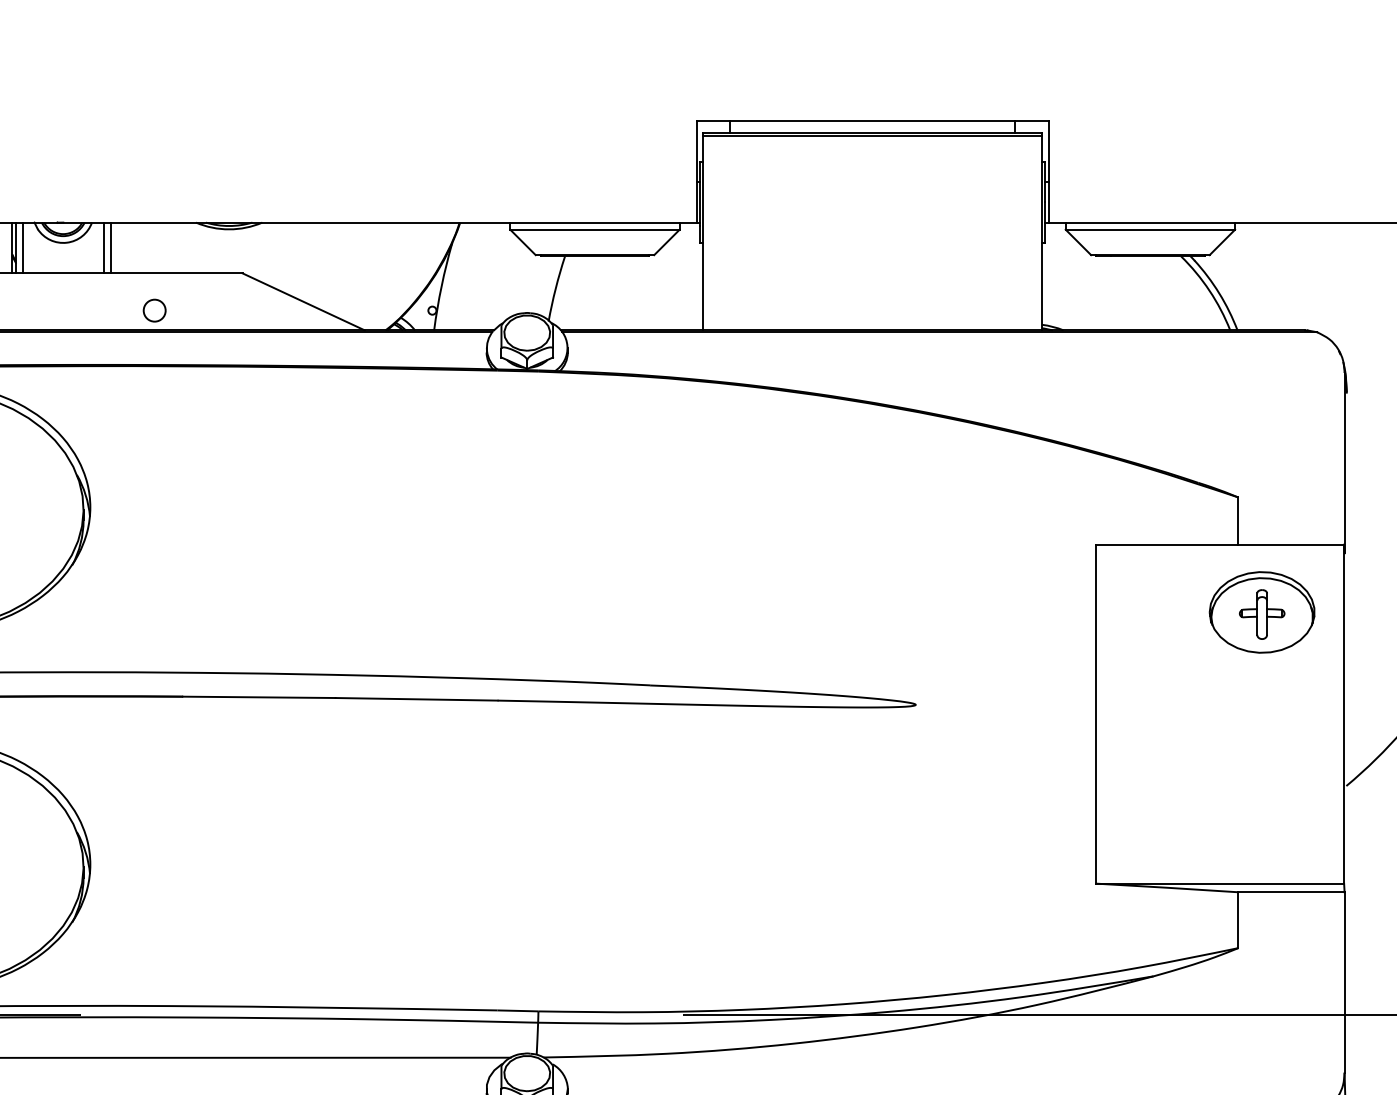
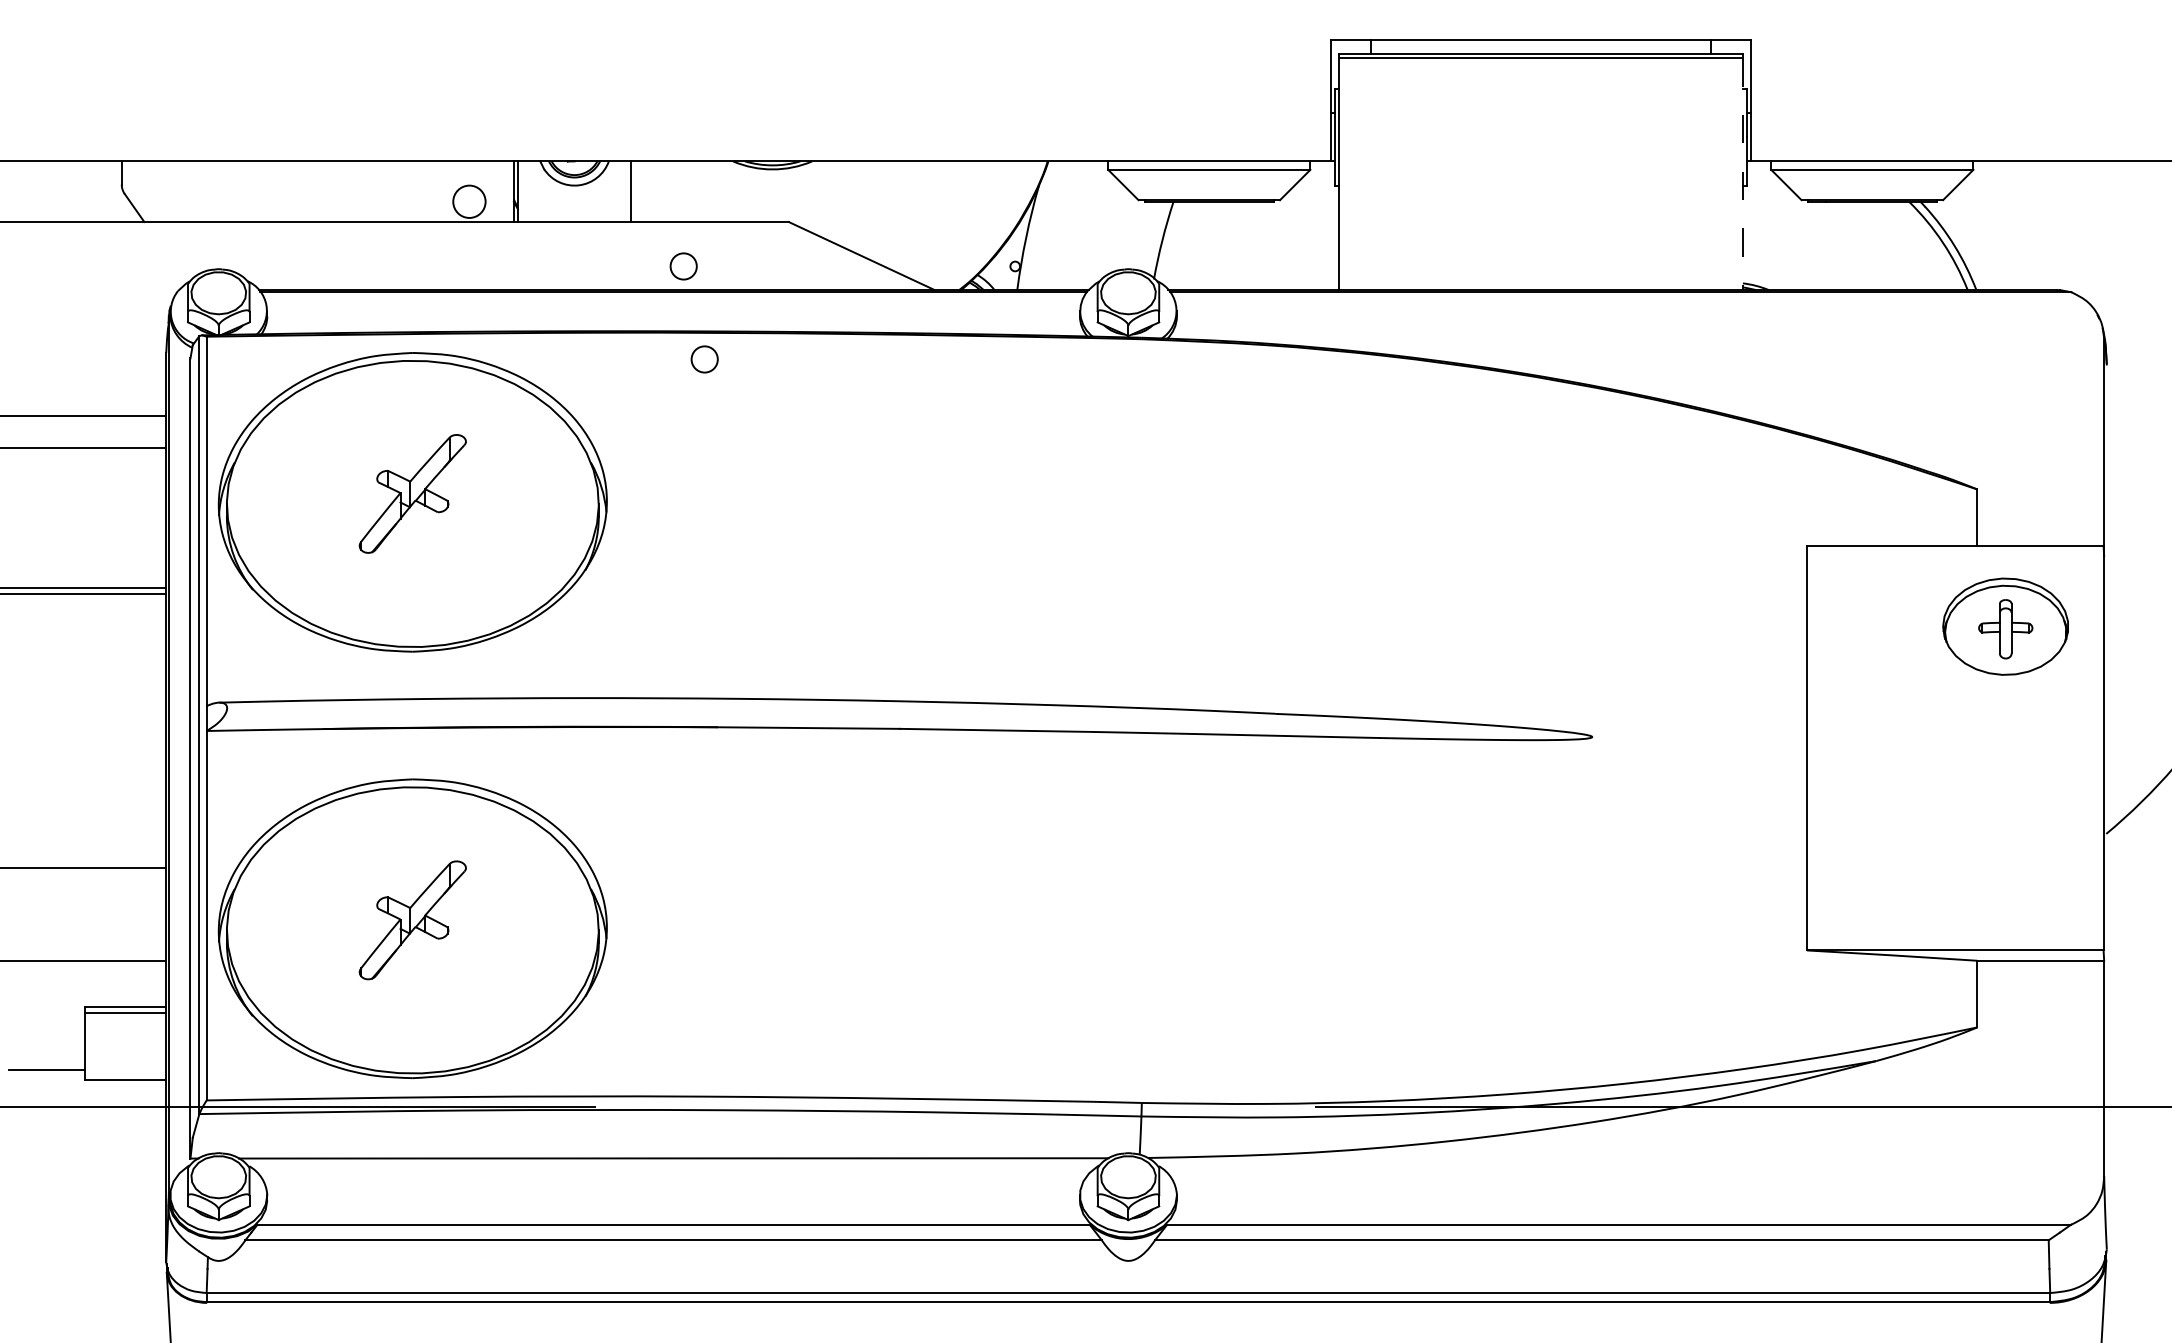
line: (1041, 233) -> (1742, 174), solid -> dashed
line: (22, 247) -> (526, 191), removed
line: (104, 247) -> (623, 191), removed
circle: (172, 388) -> (704, 359), added

